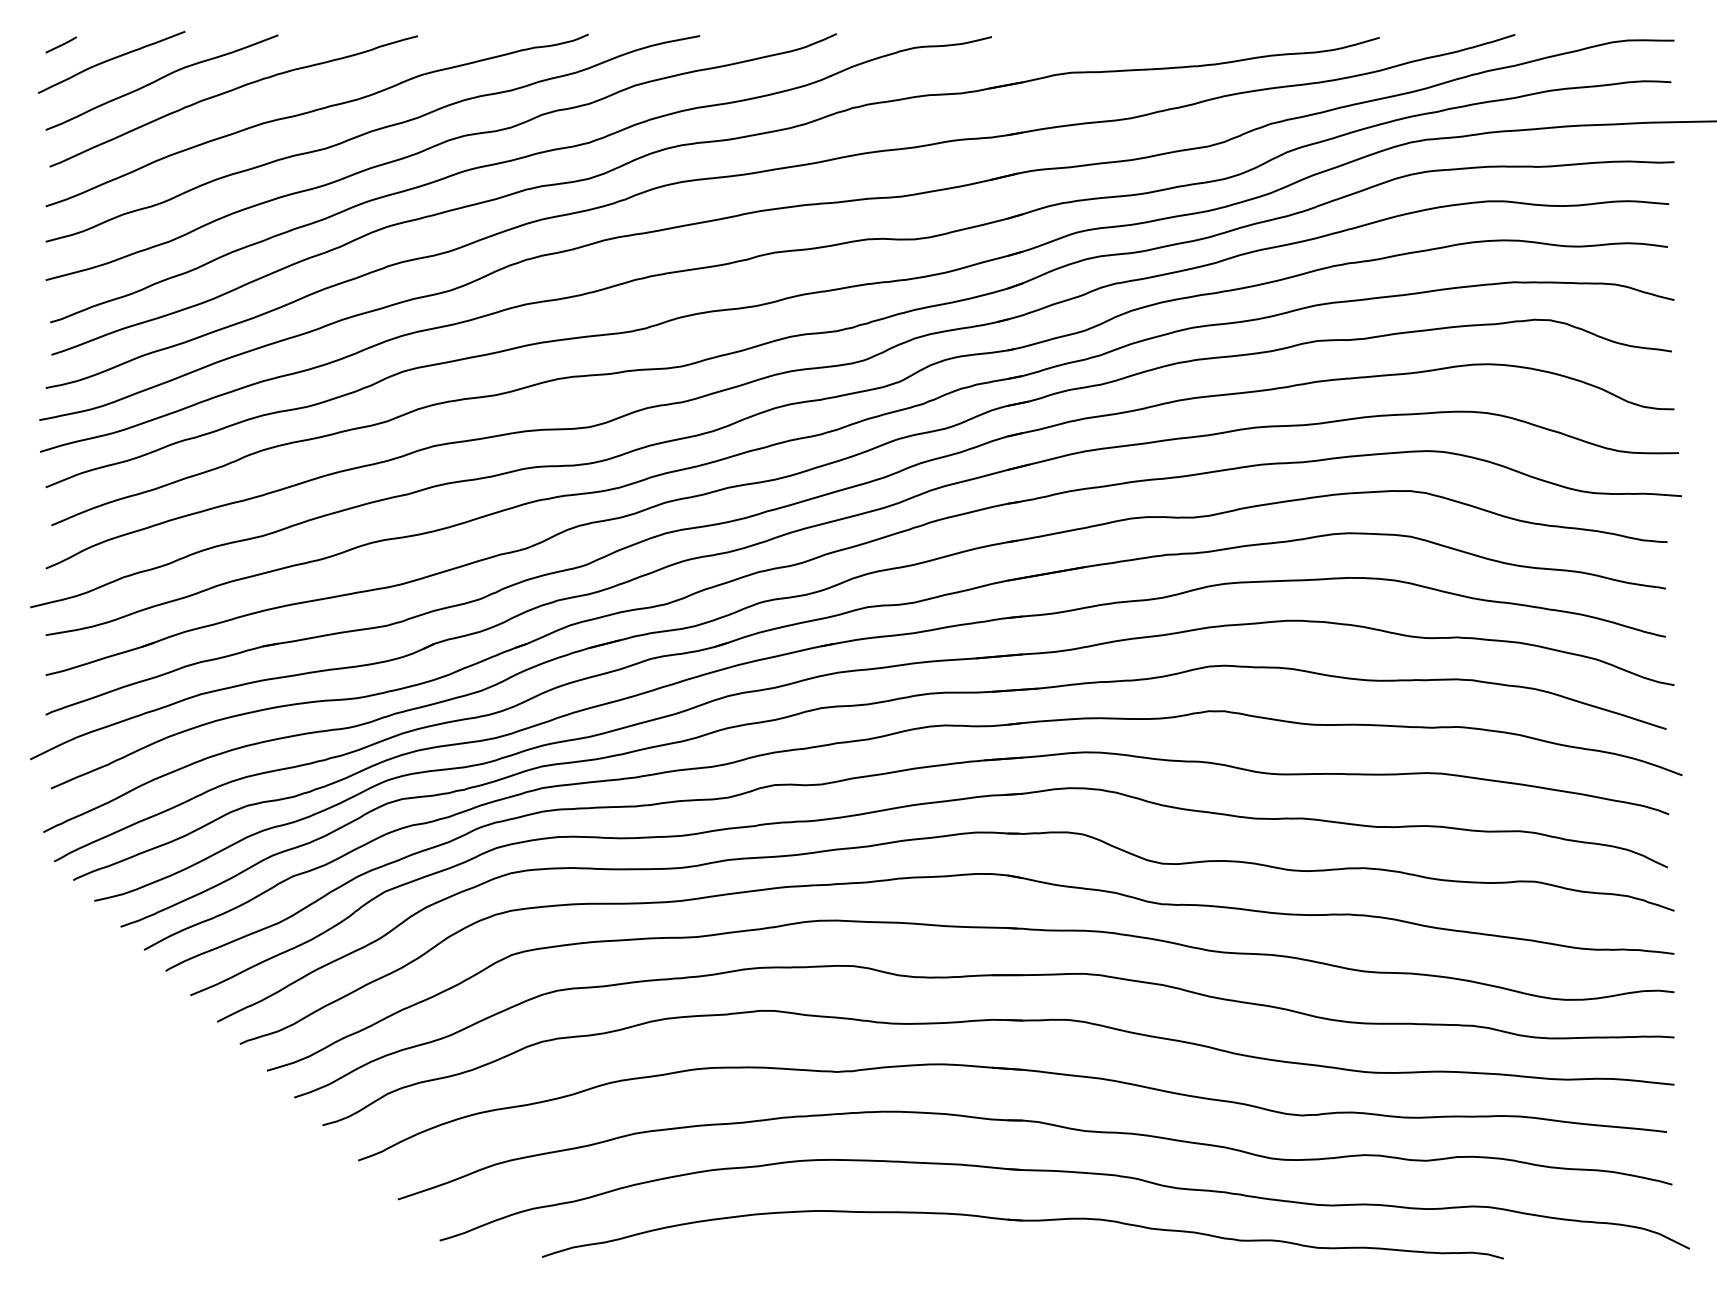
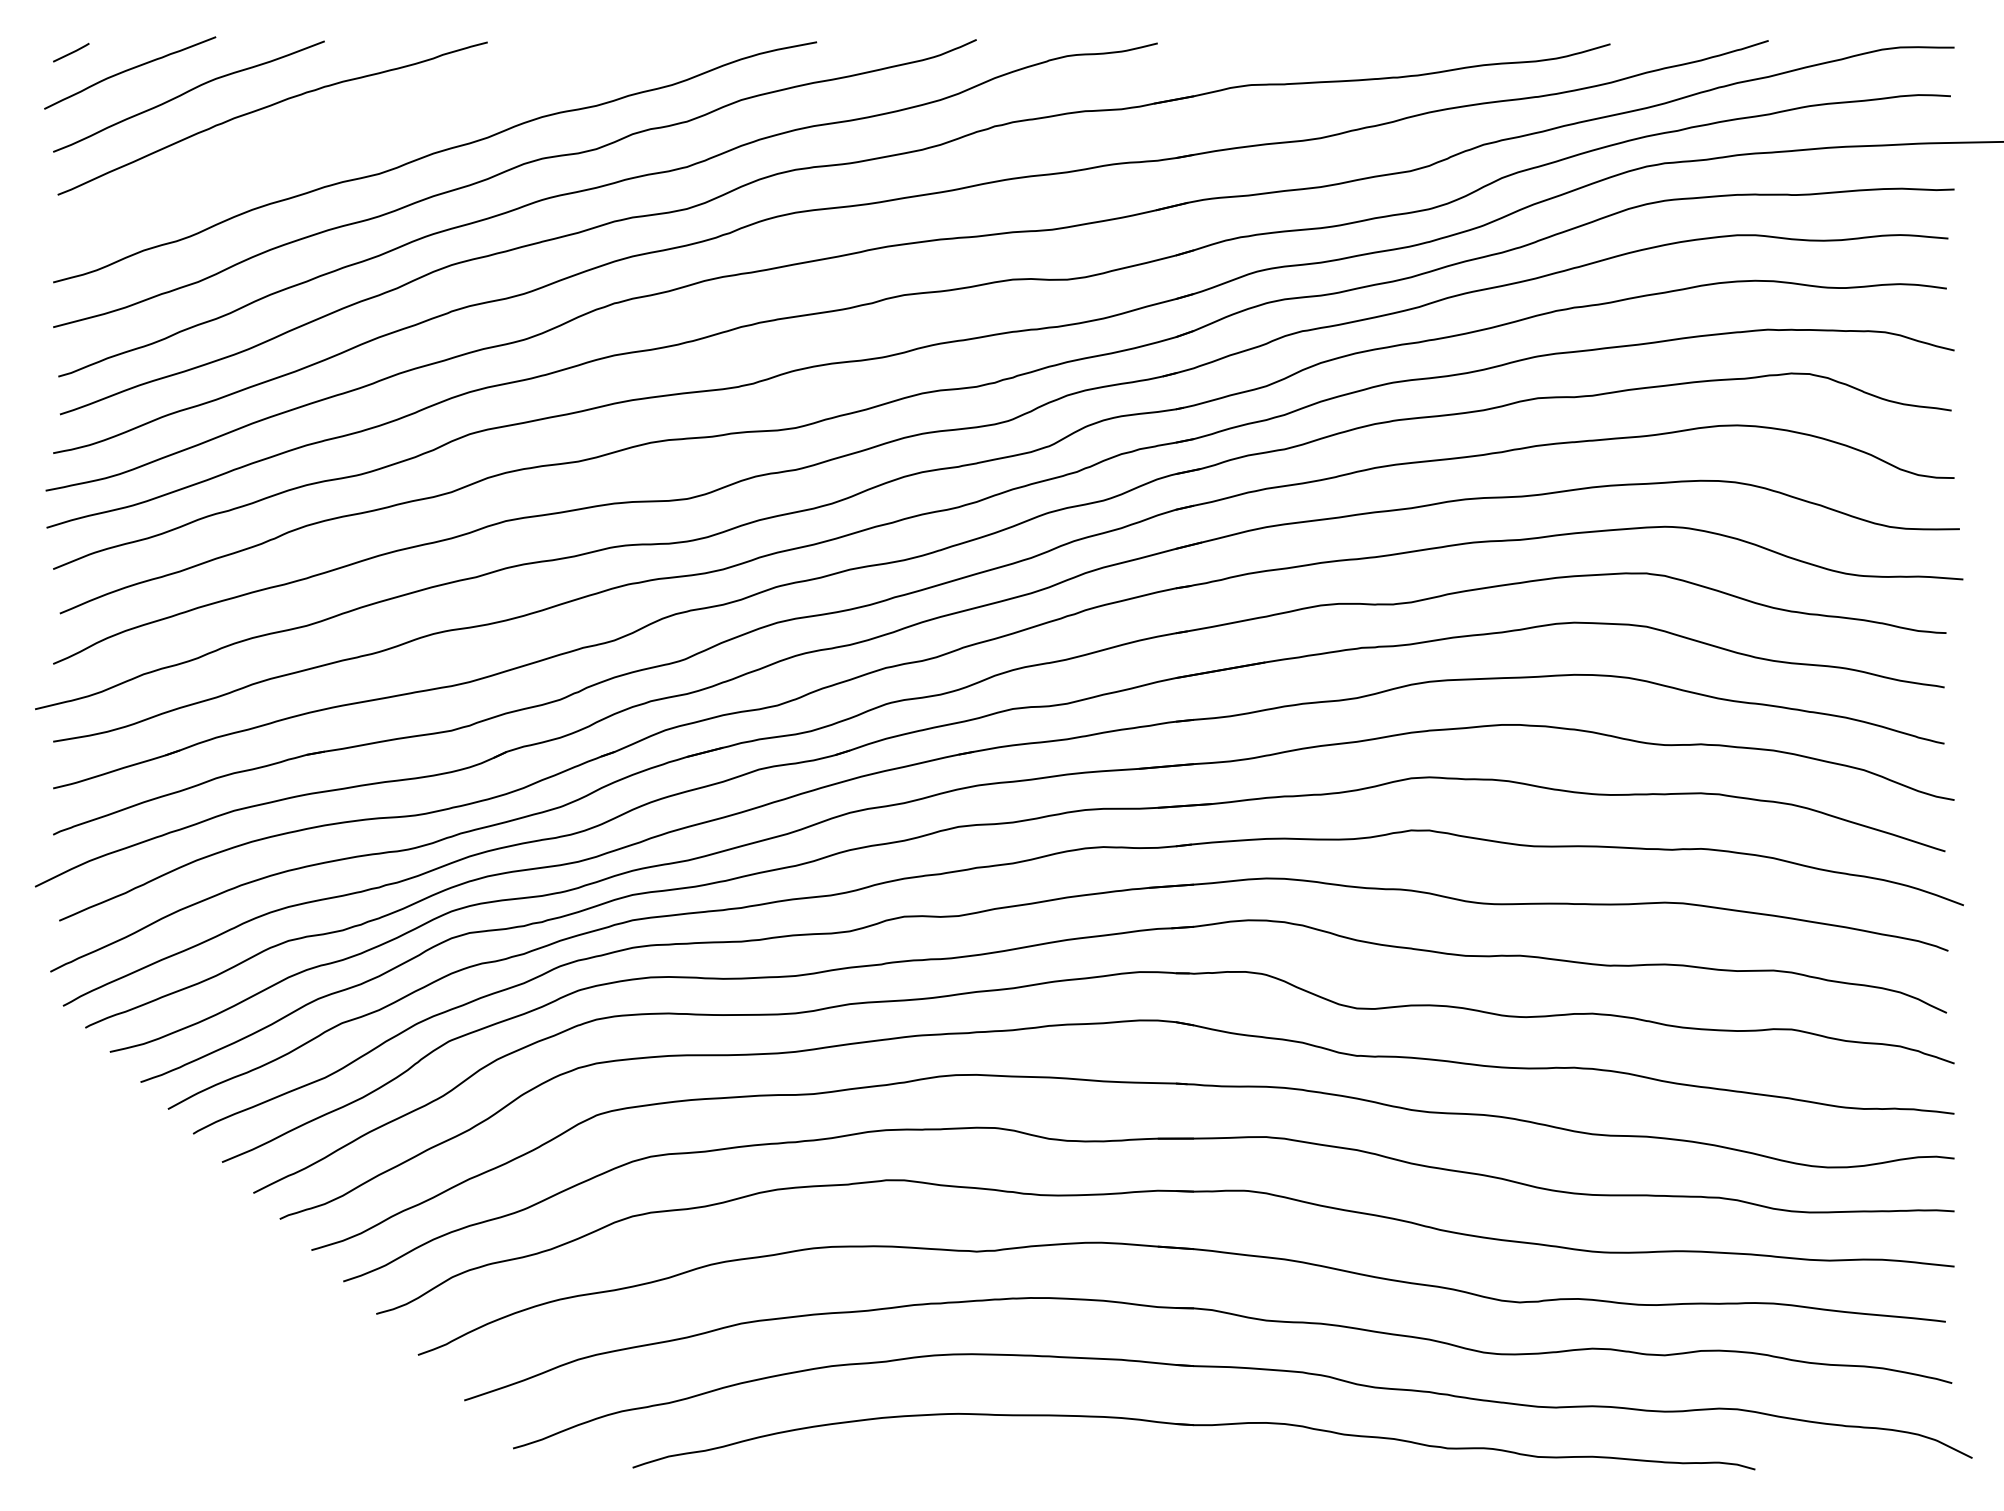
curve: (314, 111) -> (367, 130), removed

